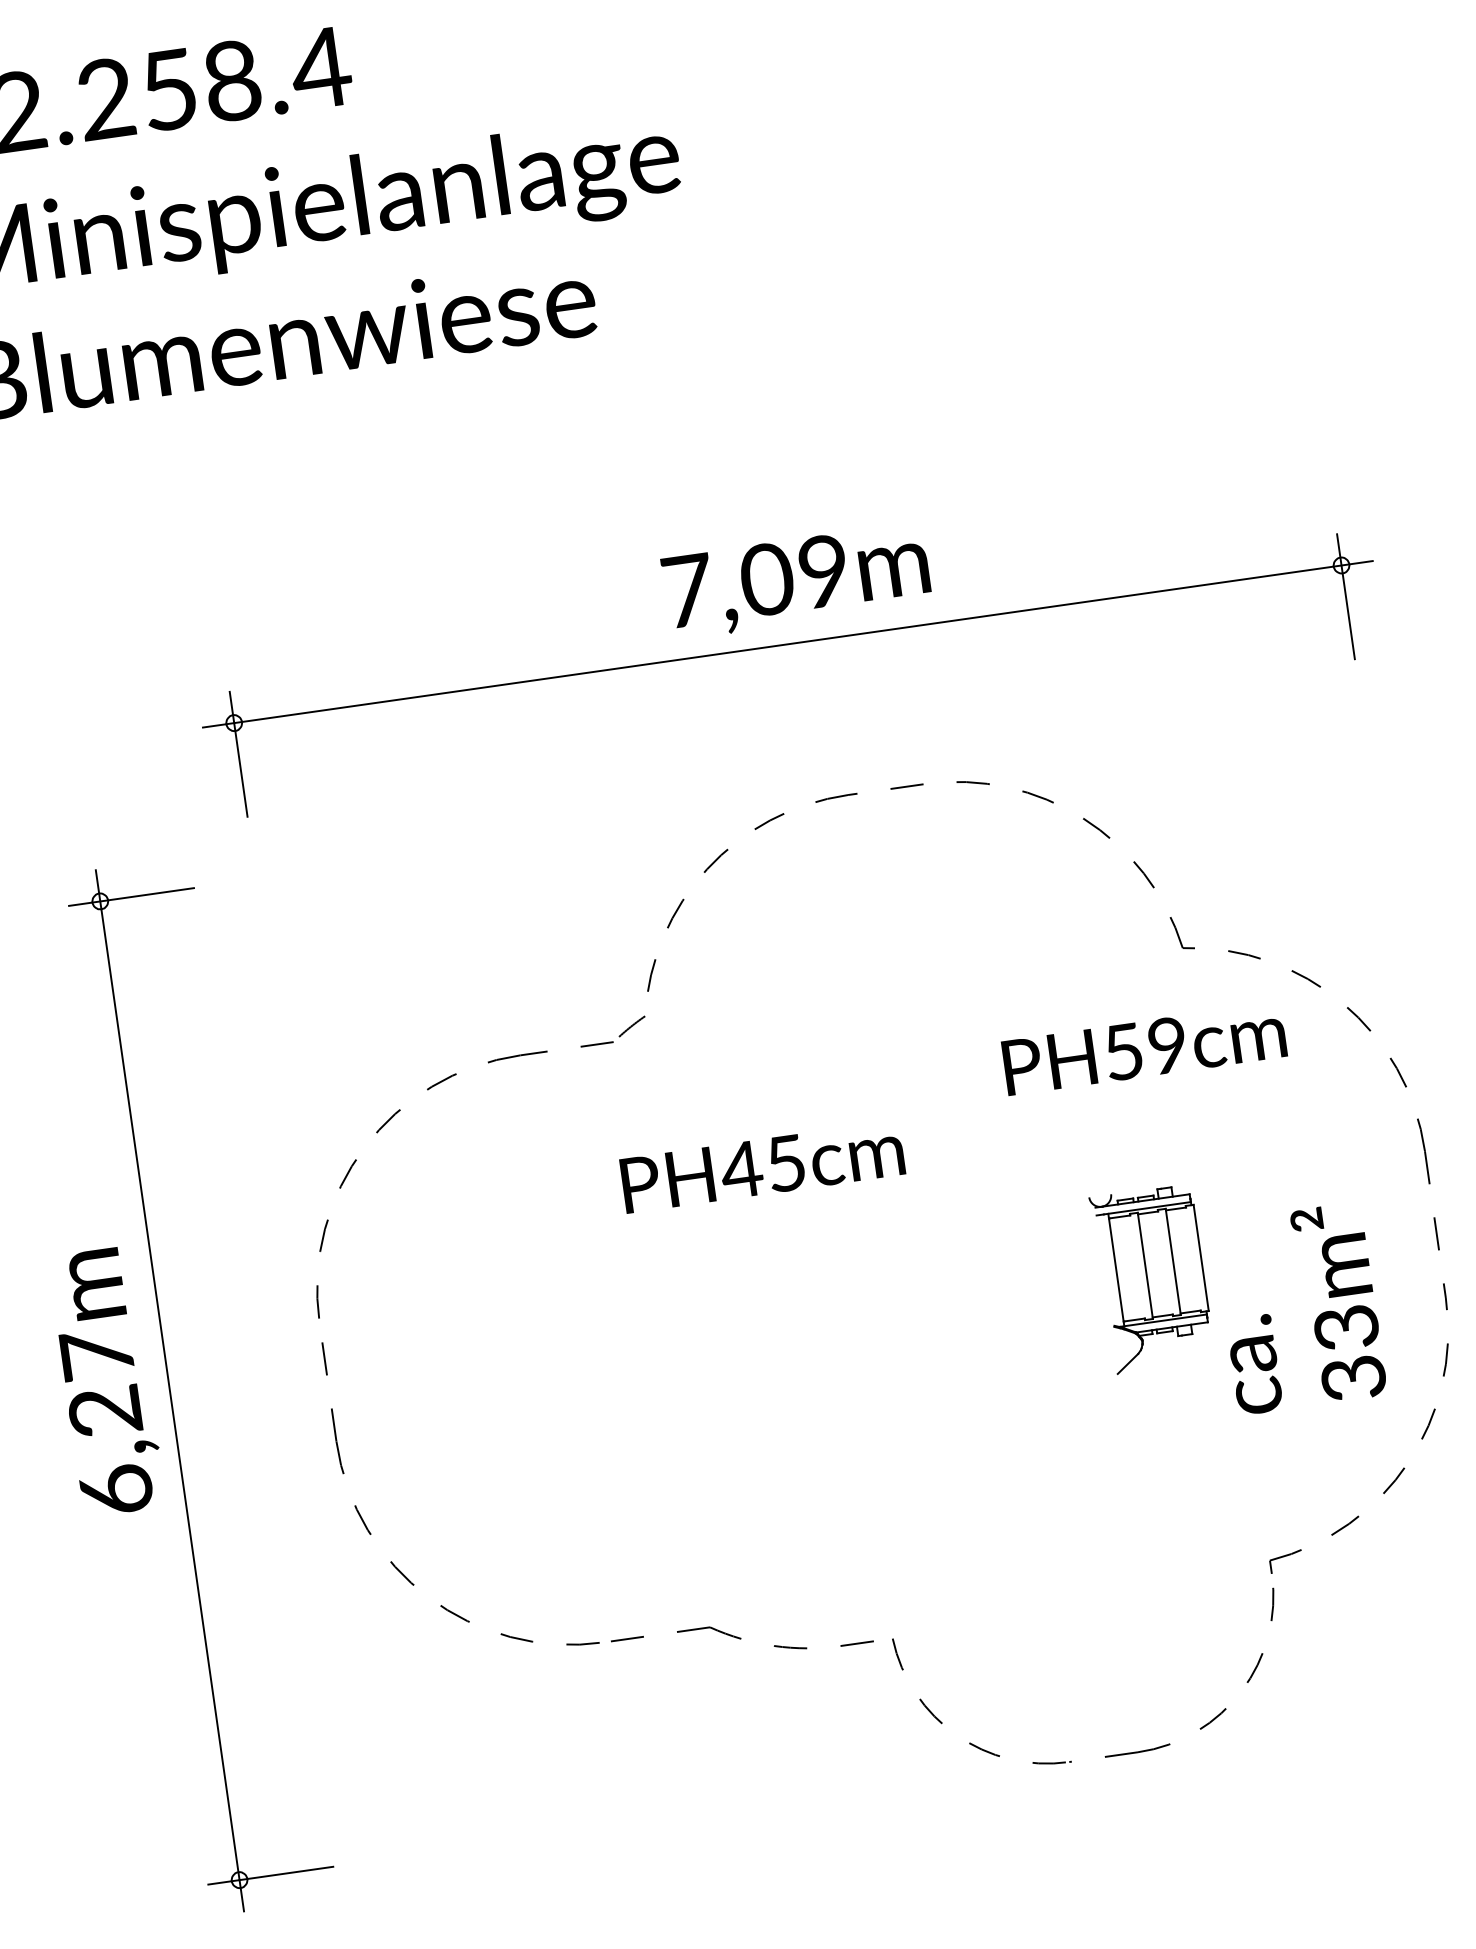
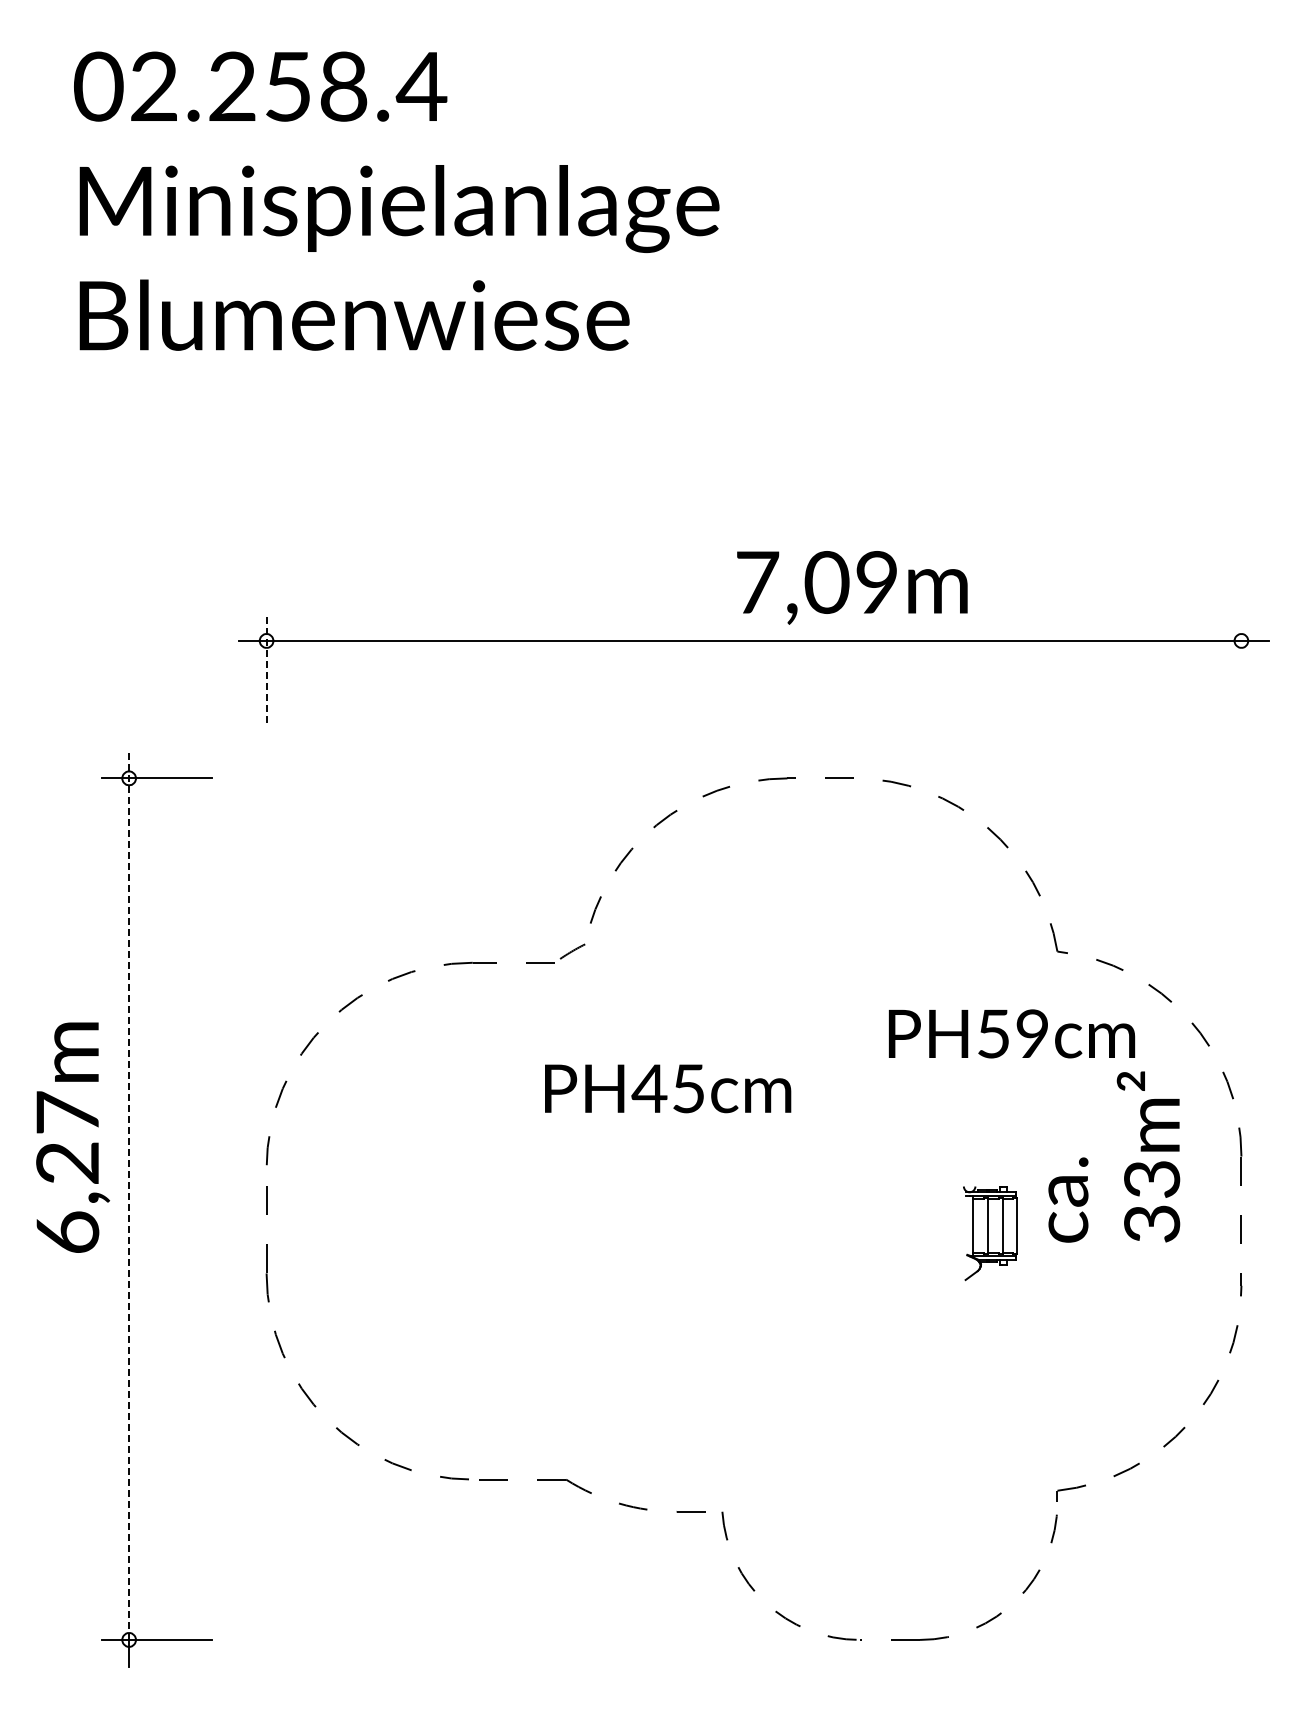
text: (796, 581) -> (852, 587), moved
line: (1346, 596) -> (1241, 668), removed
line: (238, 754) -> (266, 668), solid -> dashed
part: (1152, 1279) -> (990, 1233), size x0.6
text: (1300, 1307) -> (1114, 1156), moved
line: (168, 1375) -> (129, 1195), solid -> dashed
text: (107, 1381) -> (73, 1137), moved

